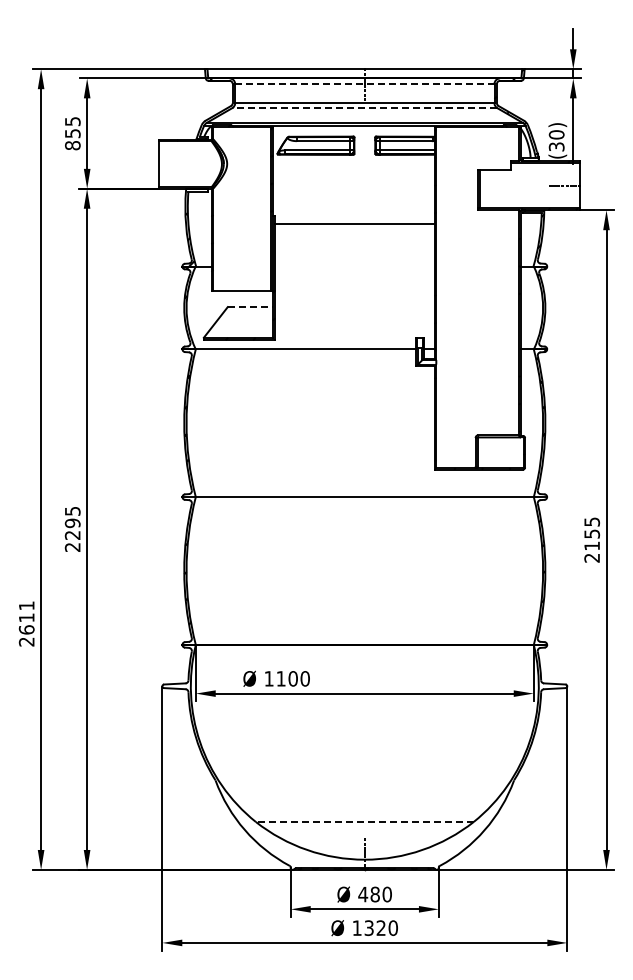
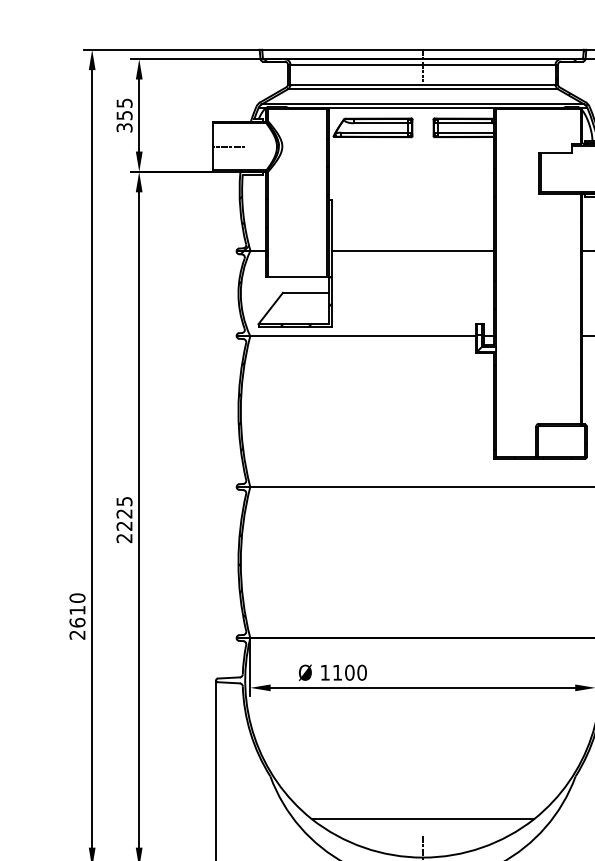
line: (364, 83) -> (422, 64), dashed -> solid
line: (364, 108) -> (422, 89), dashed -> solid
text: (72, 145) -> (124, 127), 855 -> 355
line: (174, 164) -> (228, 147), added
line: (354, 223) -> (412, 251), moved
line: (250, 307) -> (306, 293), dashed -> solid
text: (72, 523) -> (124, 513), 2295 -> 2225
text: (26, 605) -> (77, 597), 2611 -> 2610
line: (364, 821) -> (422, 818), dashed -> solid

